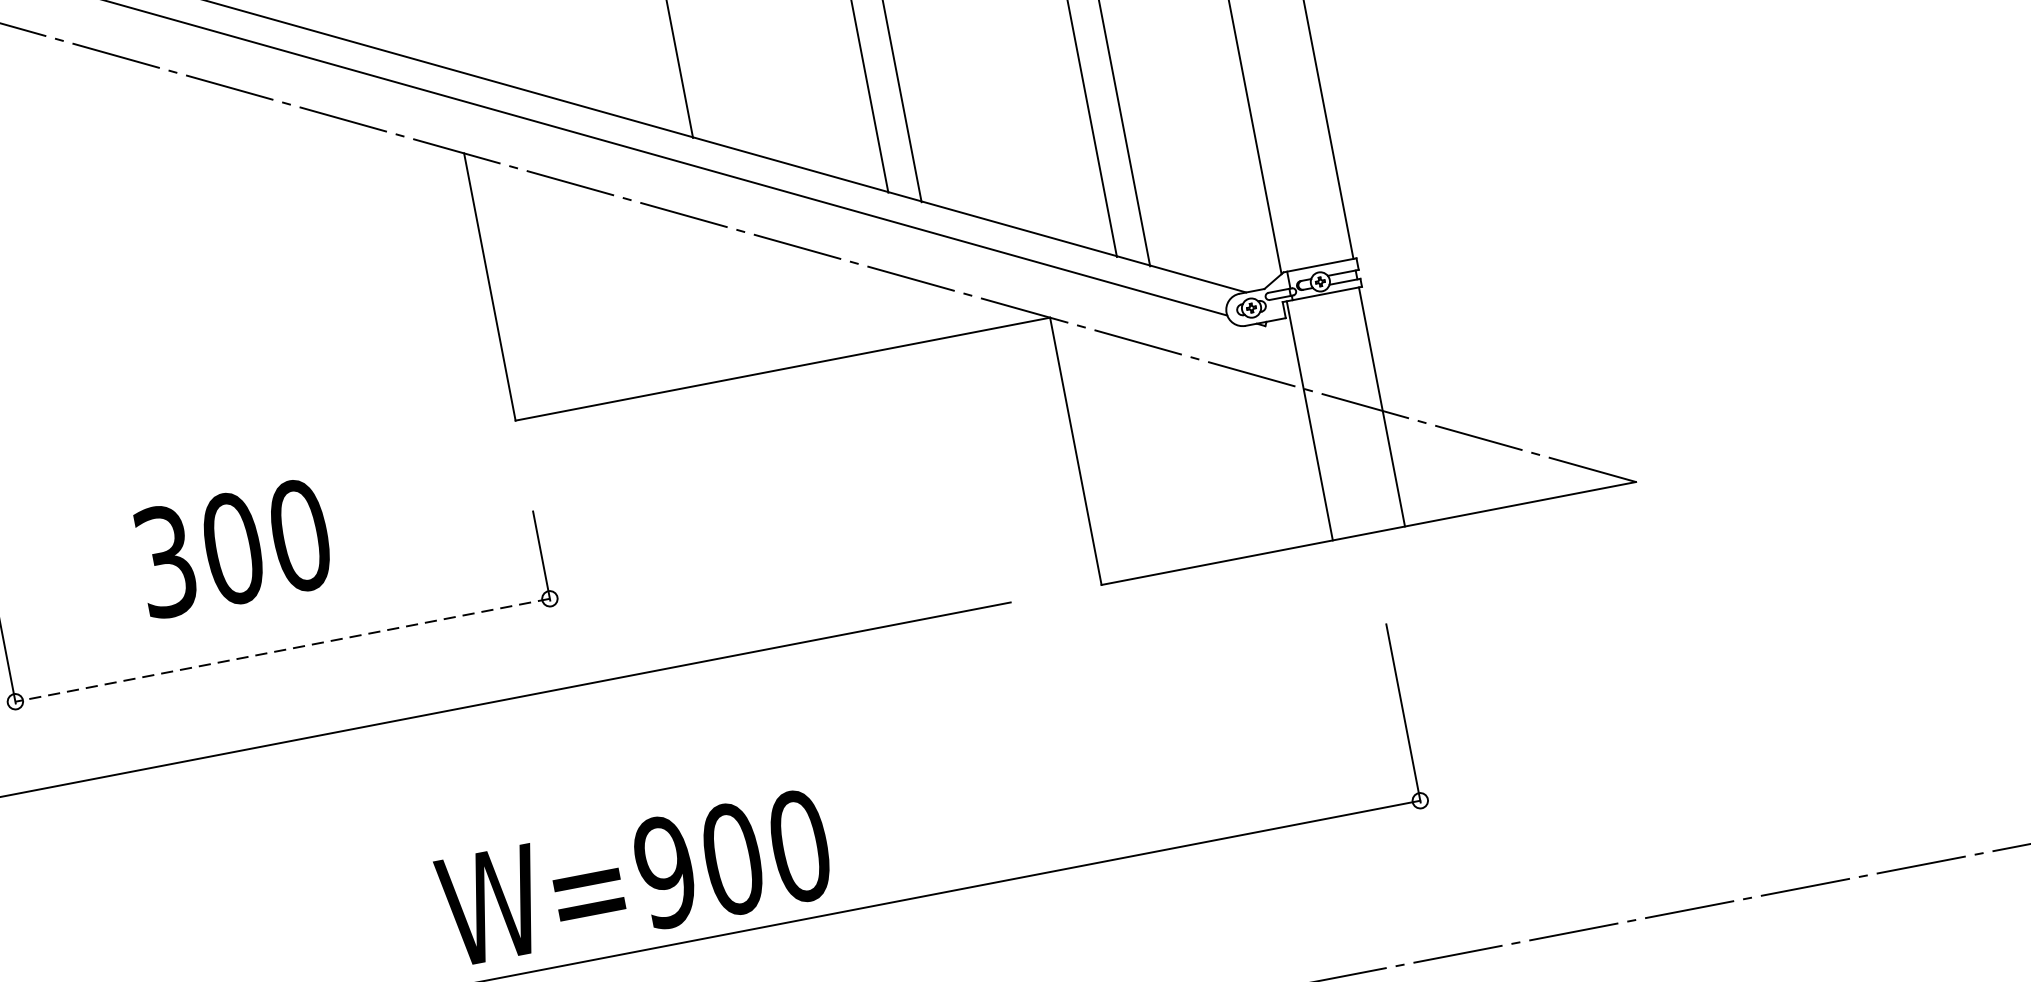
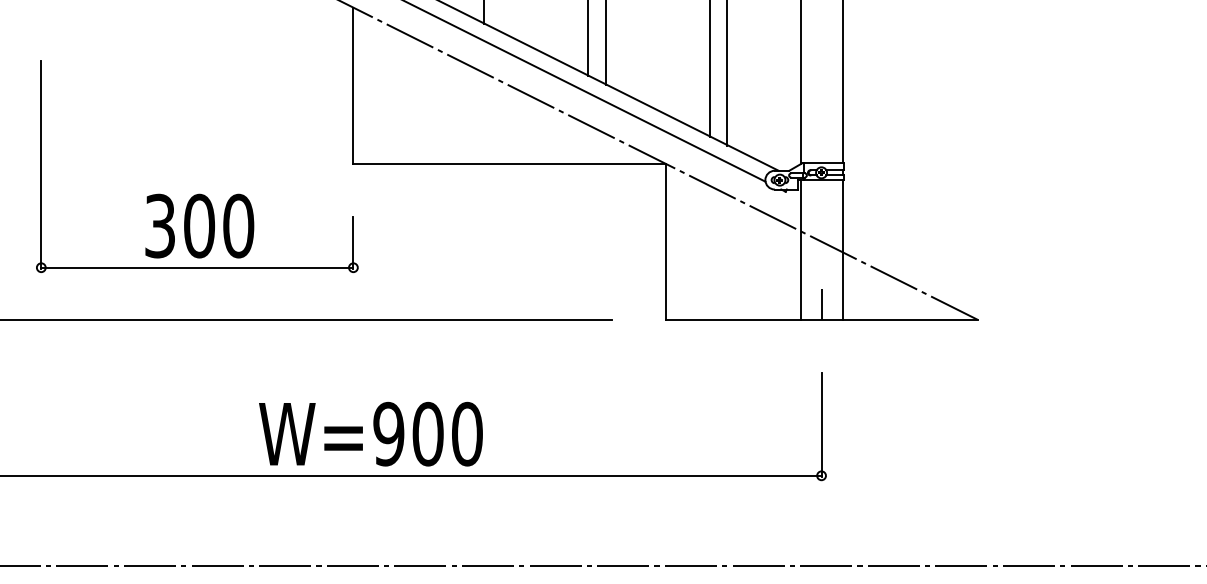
line: (1363, 505) -> (821, 303), added
text: (232, 547) -> (199, 225), moved
line: (281, 650) -> (196, 267), dashed -> solid

